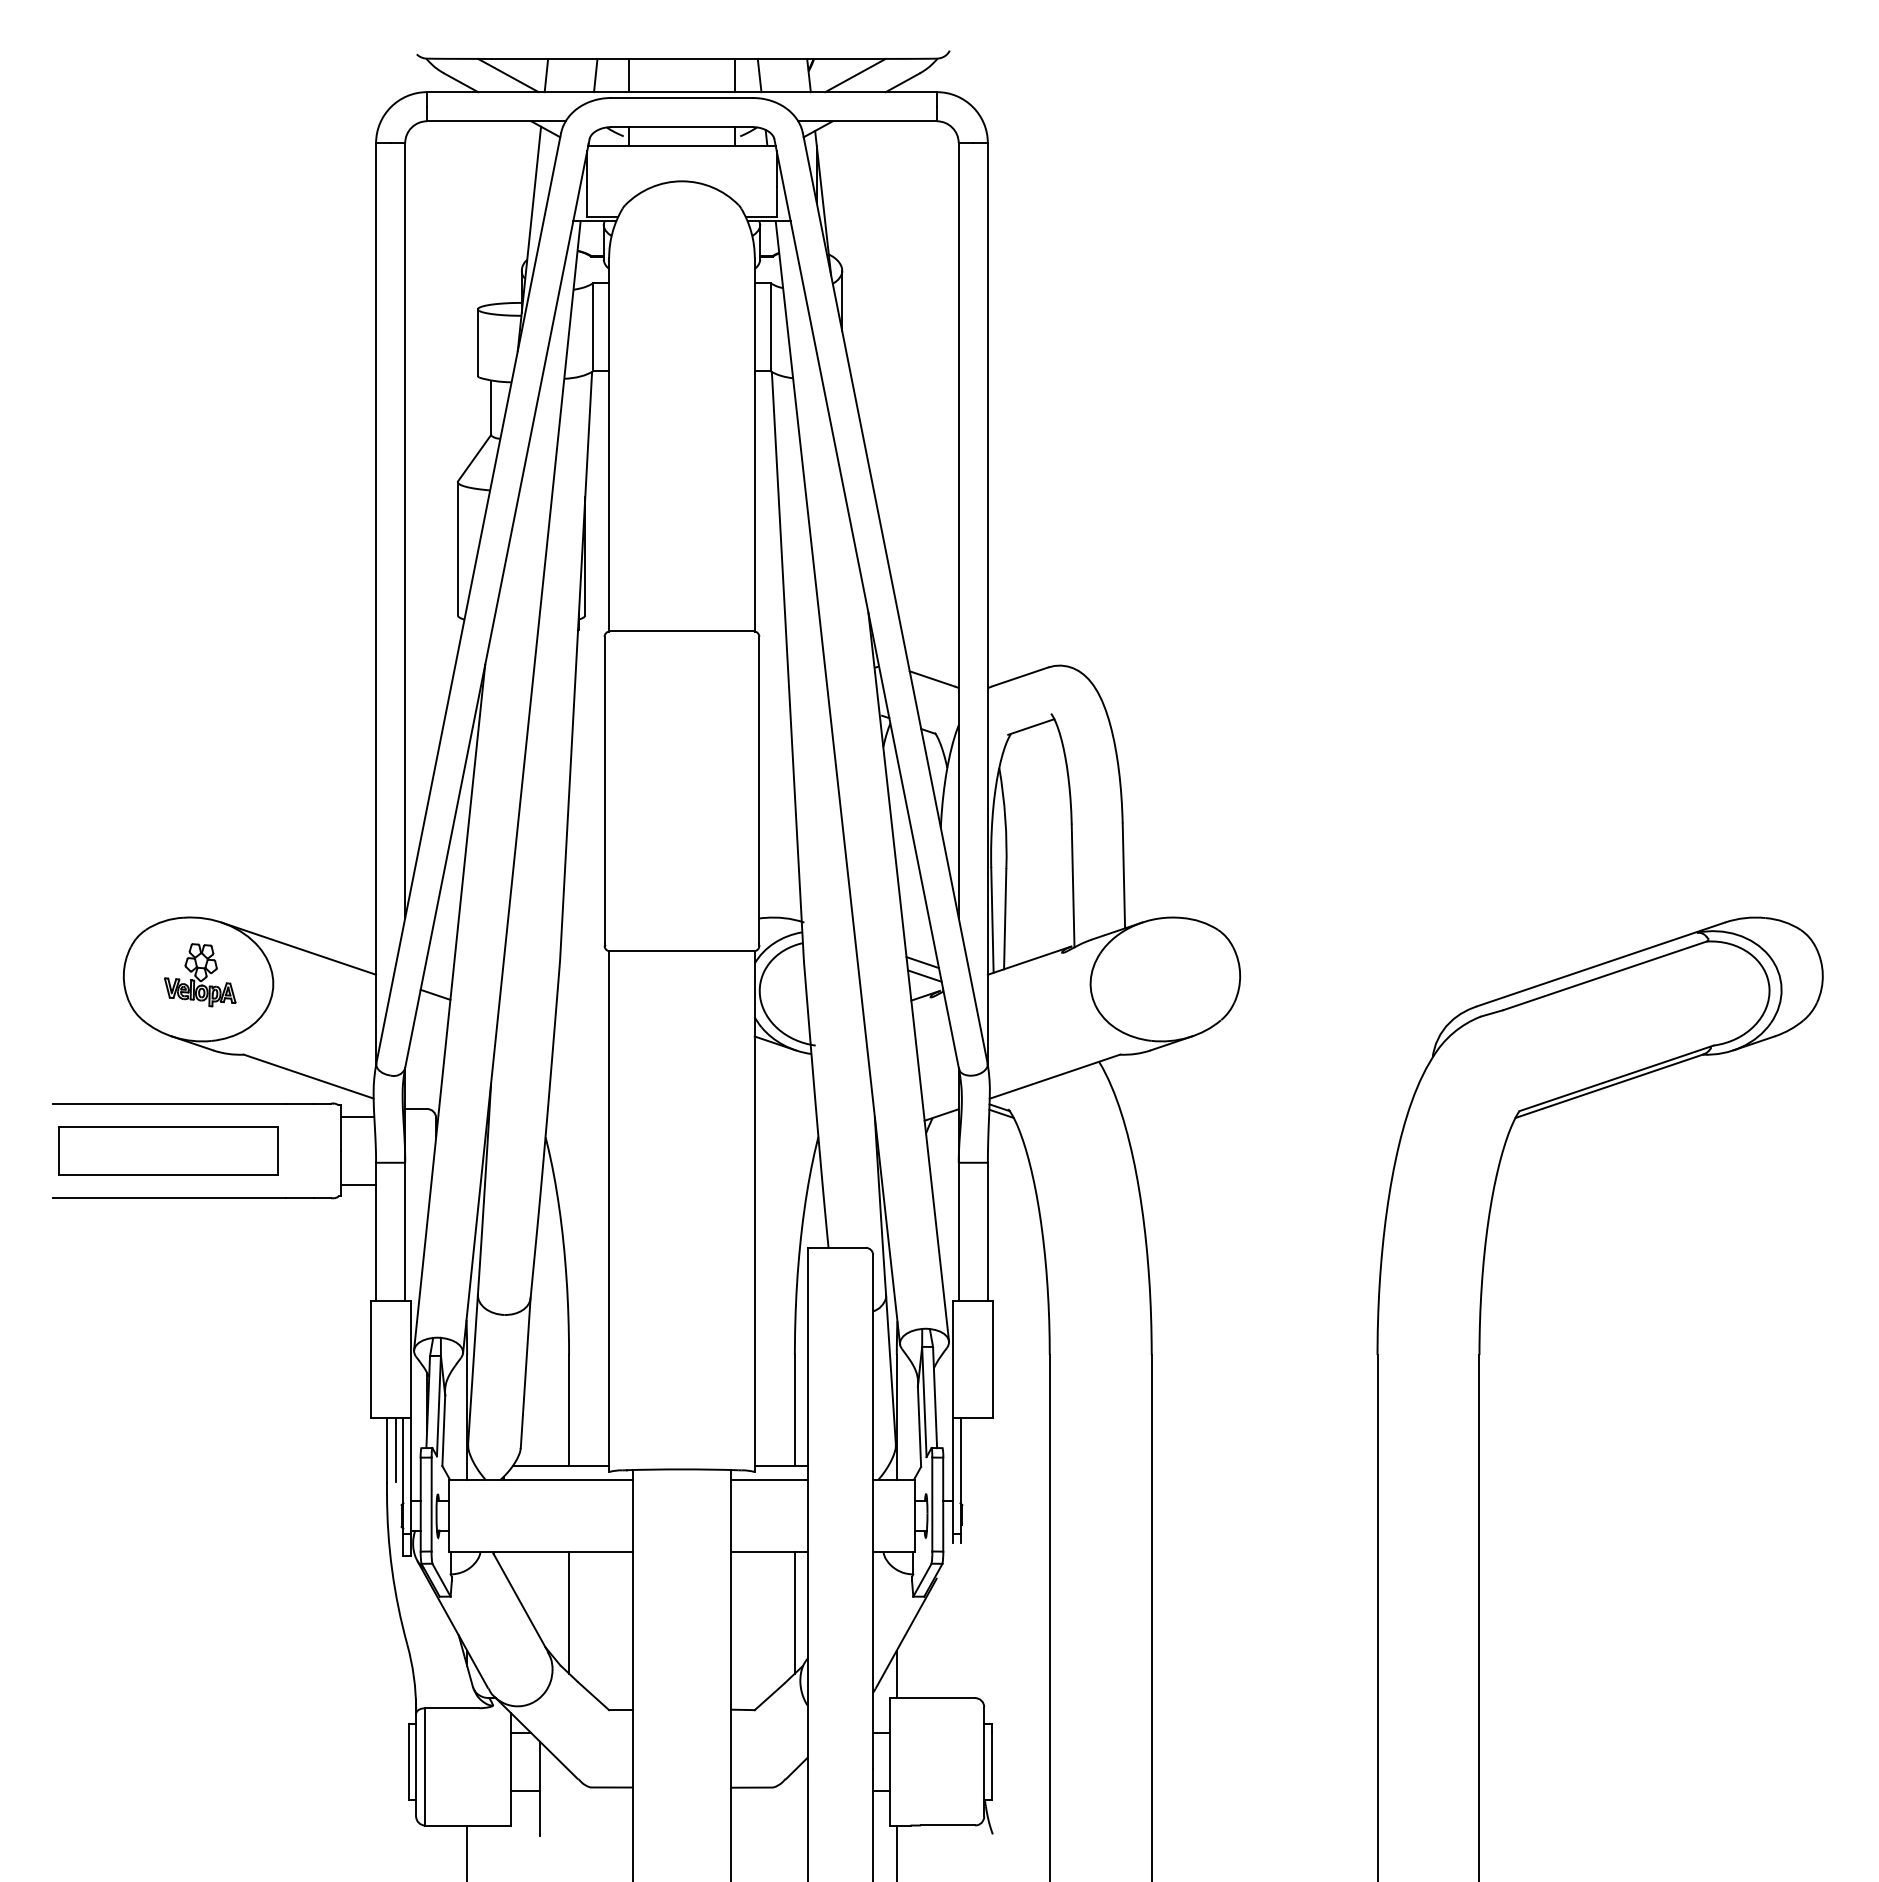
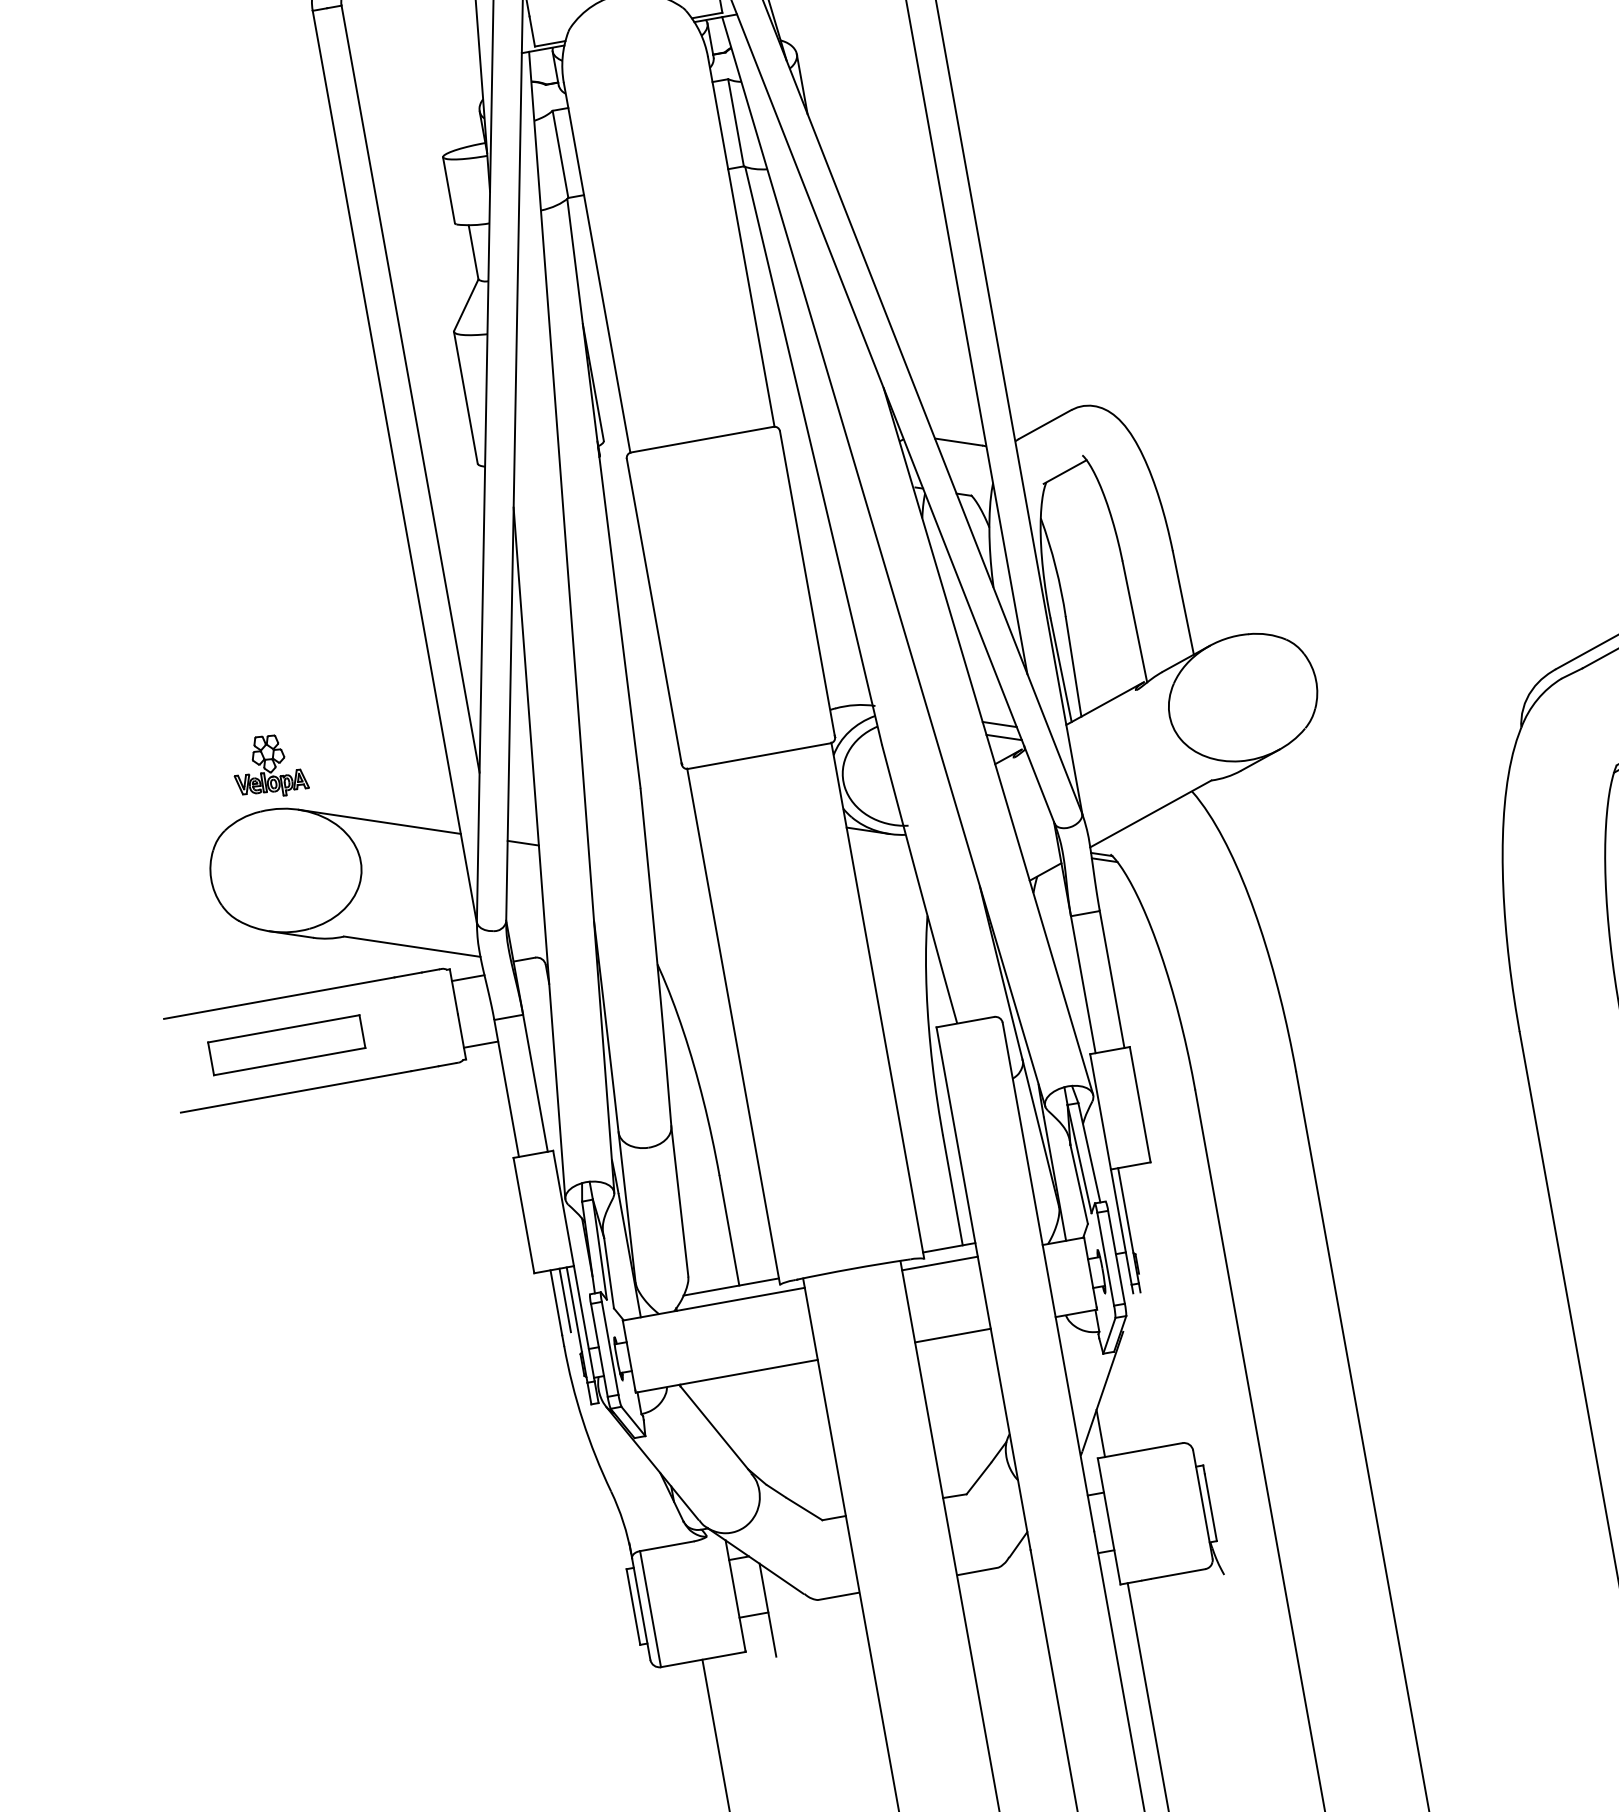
part: (200, 975) -> (269, 766), moved
part: (168, 1150) -> (286, 1044), size x0.7
line: (569, 1612) -> (765, 1430), removed
line: (794, 1612) -> (988, 1390), removed

